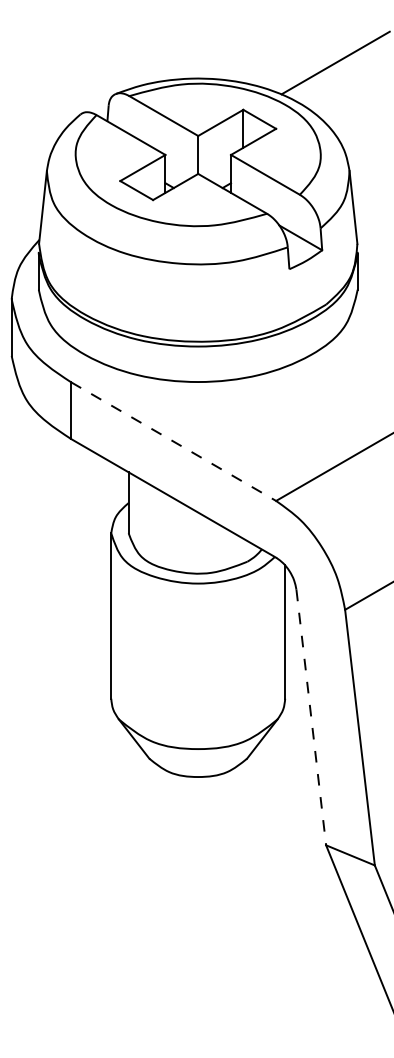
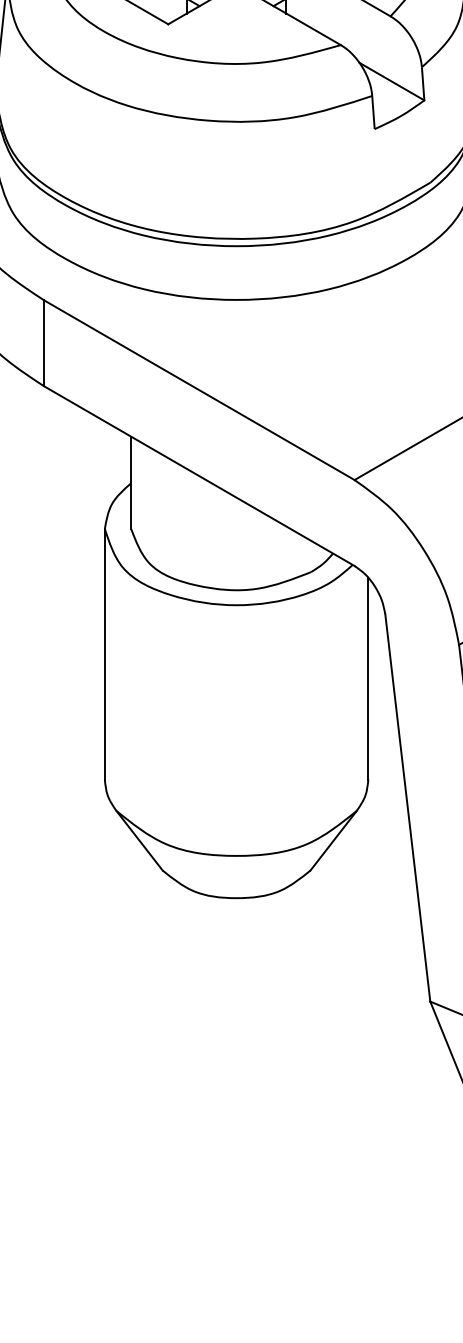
line: (174, 441) -> (200, 390), dashed -> solid
line: (311, 717) -> (408, 808), dashed -> solid

